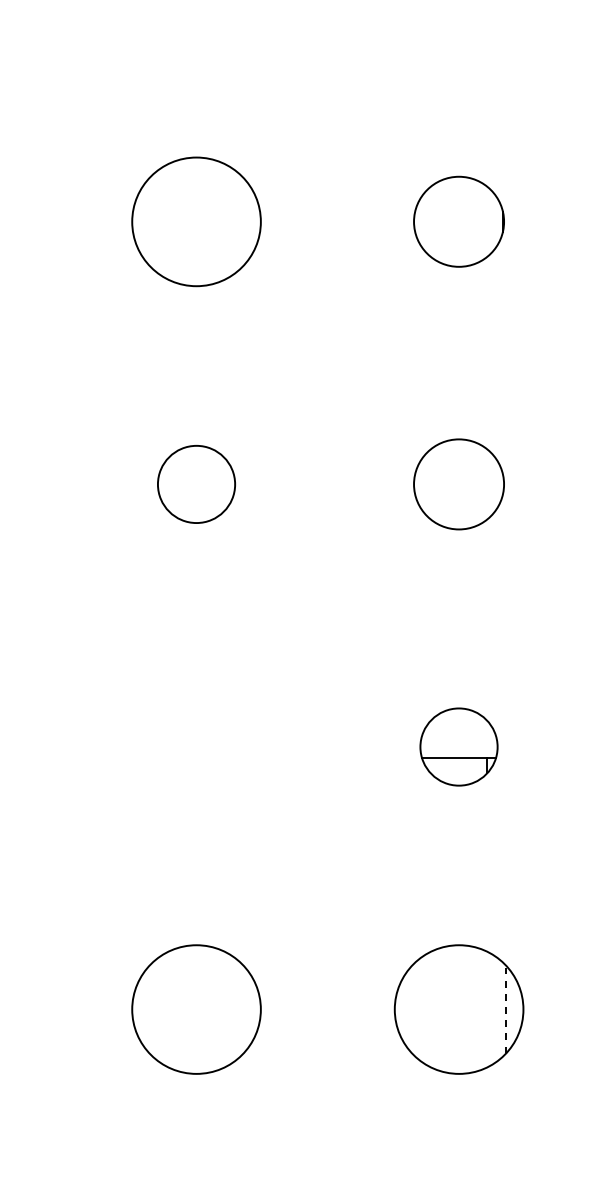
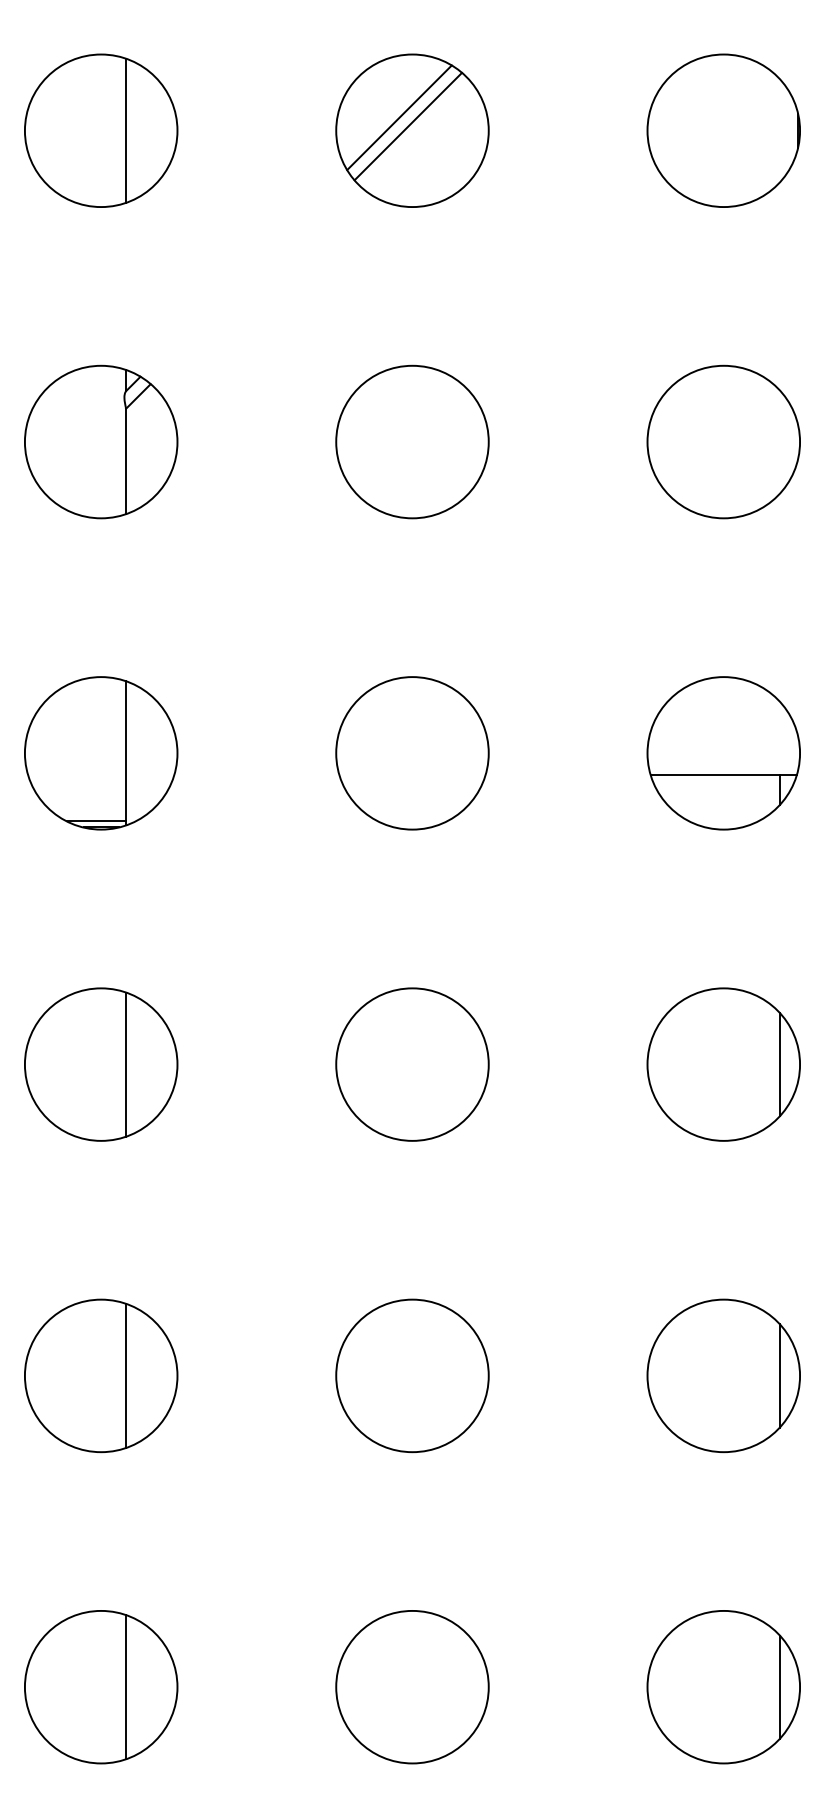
line: (185, 210) -> (399, 117), added
line: (192, 218) -> (407, 126), added
circle: (458, 221) -> (723, 130), size x1.43
circle: (196, 483) -> (412, 441), size x1.67
circle: (458, 483) -> (723, 441), size x1.43
circle: (196, 747) -> (412, 753), added
part: (458, 747) -> (723, 753), size x1.67
line: (506, 1009) -> (779, 1064), dashed -> solid

